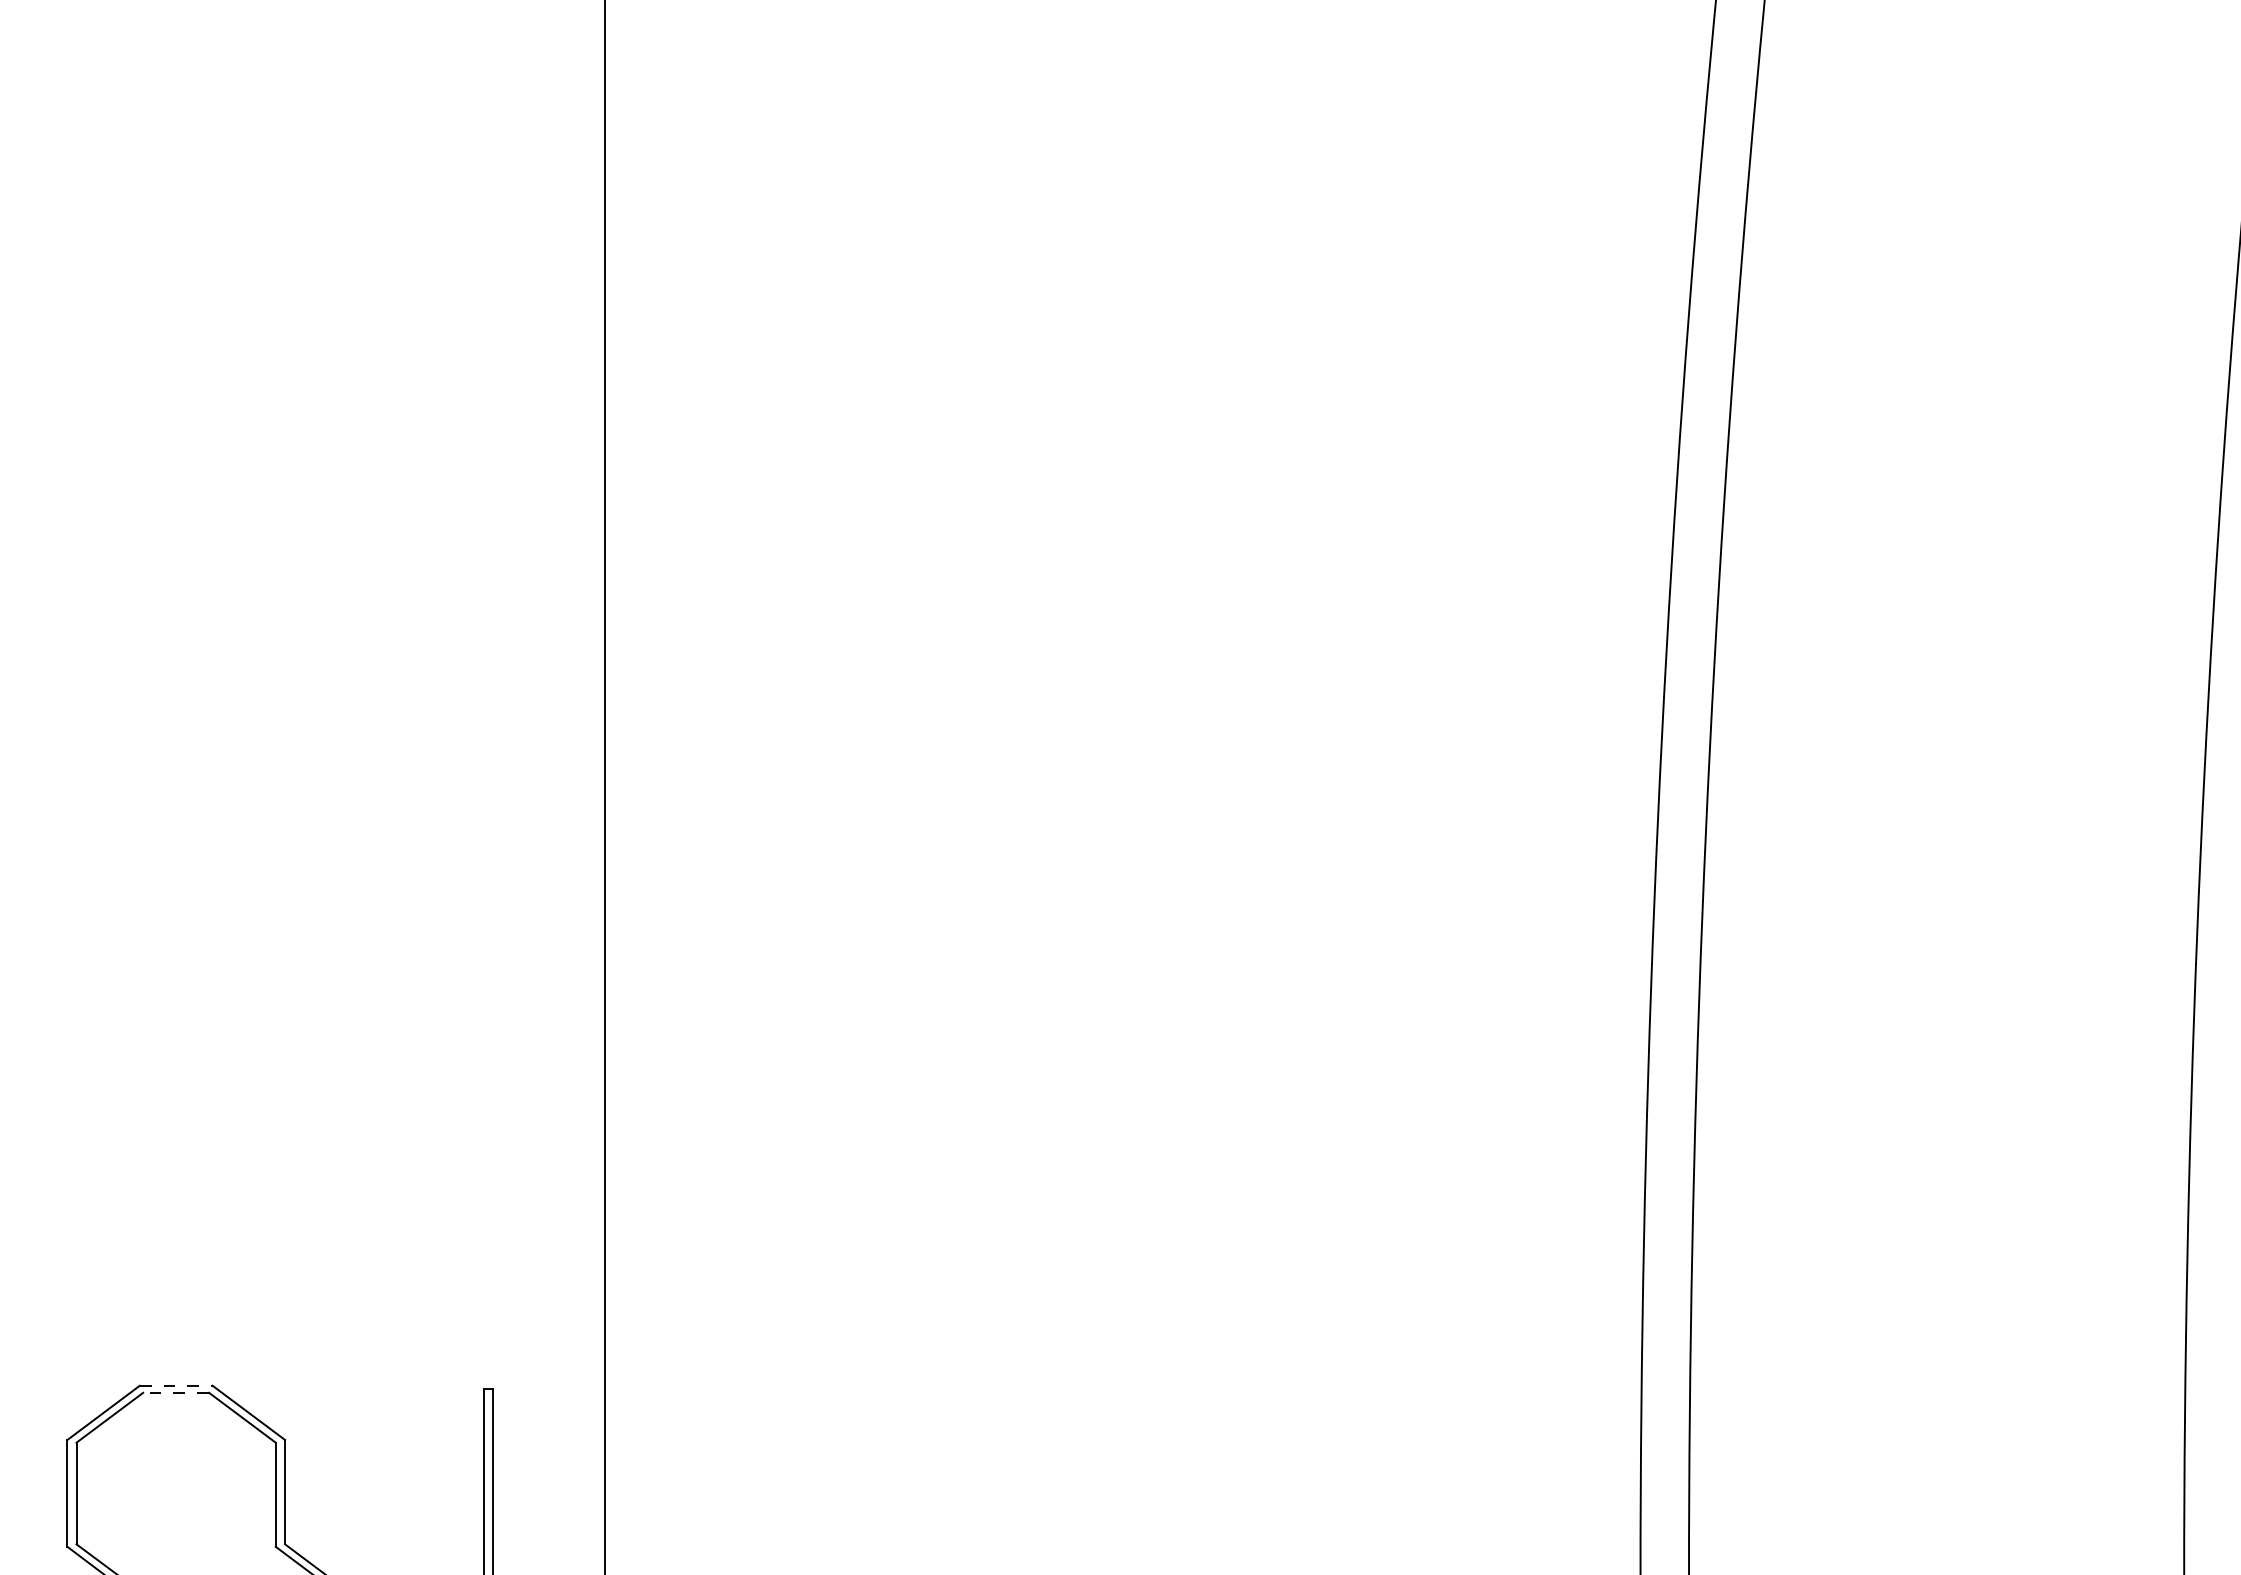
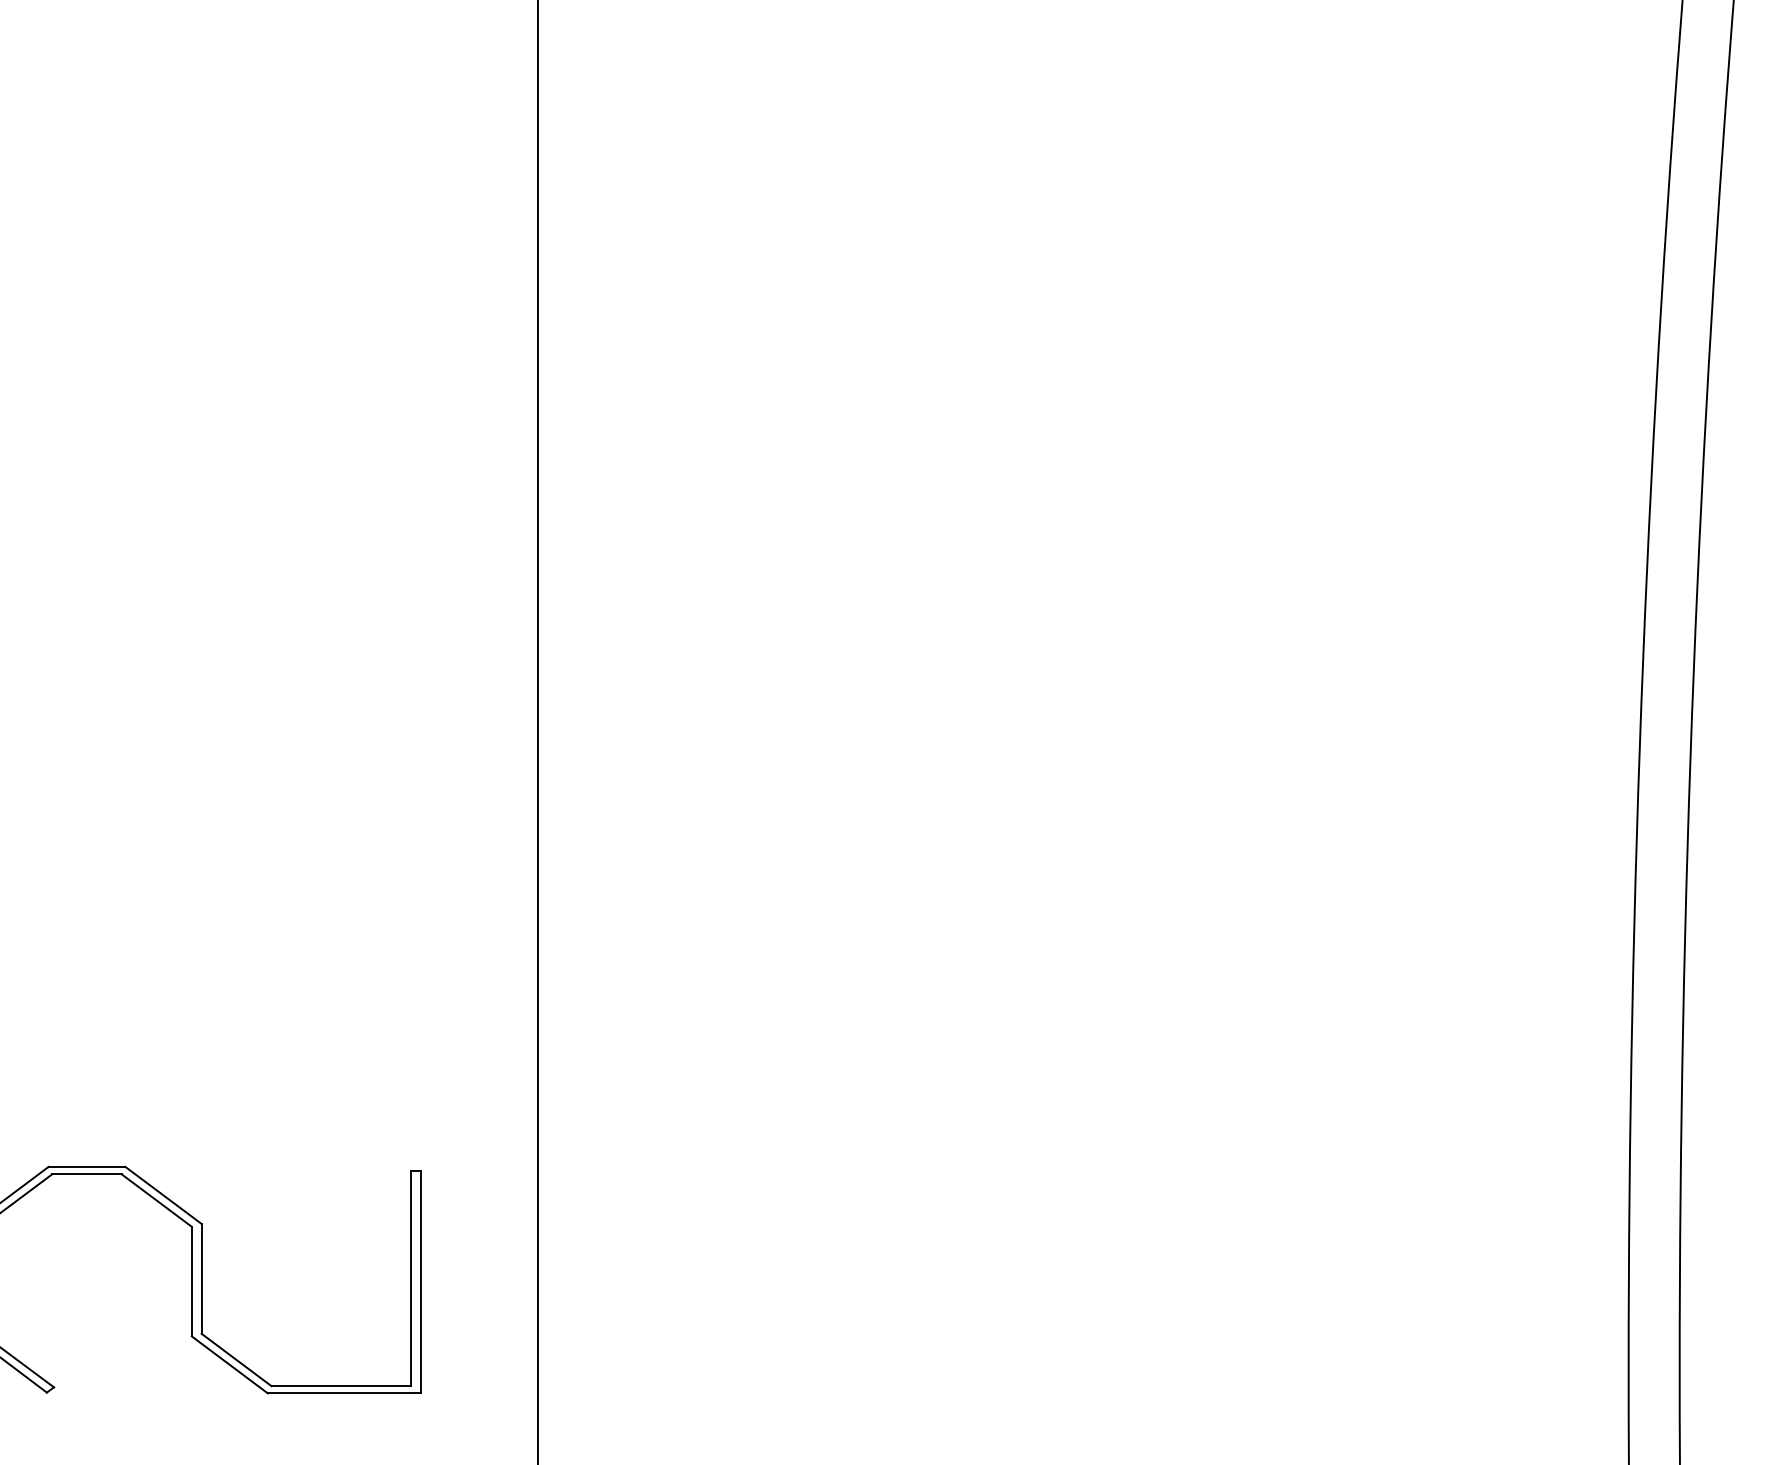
line: (176, 1385) -> (87, 1166), dashed -> solid
line: (176, 1392) -> (87, 1173), dashed -> solid

